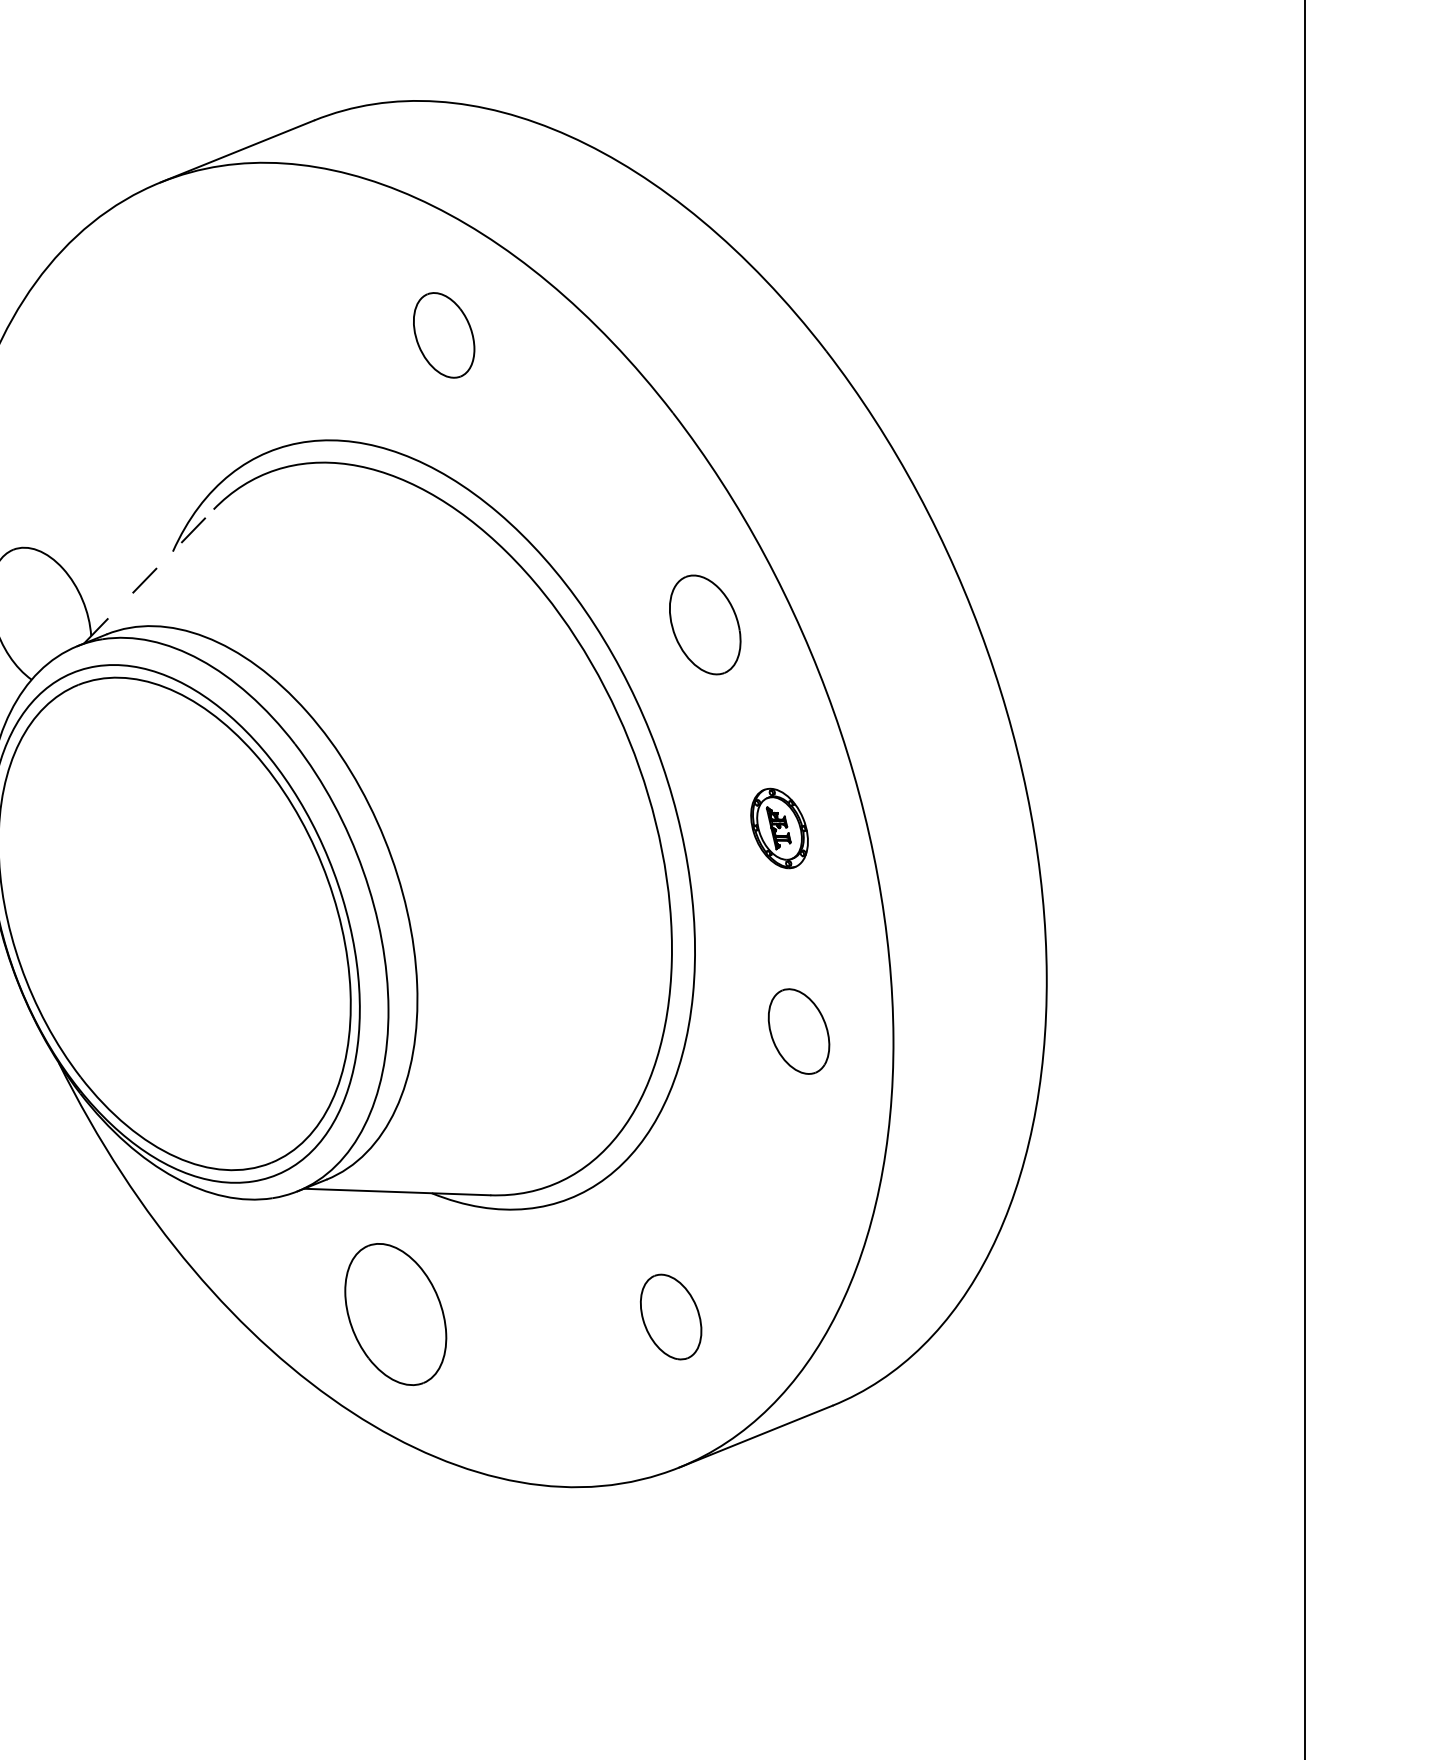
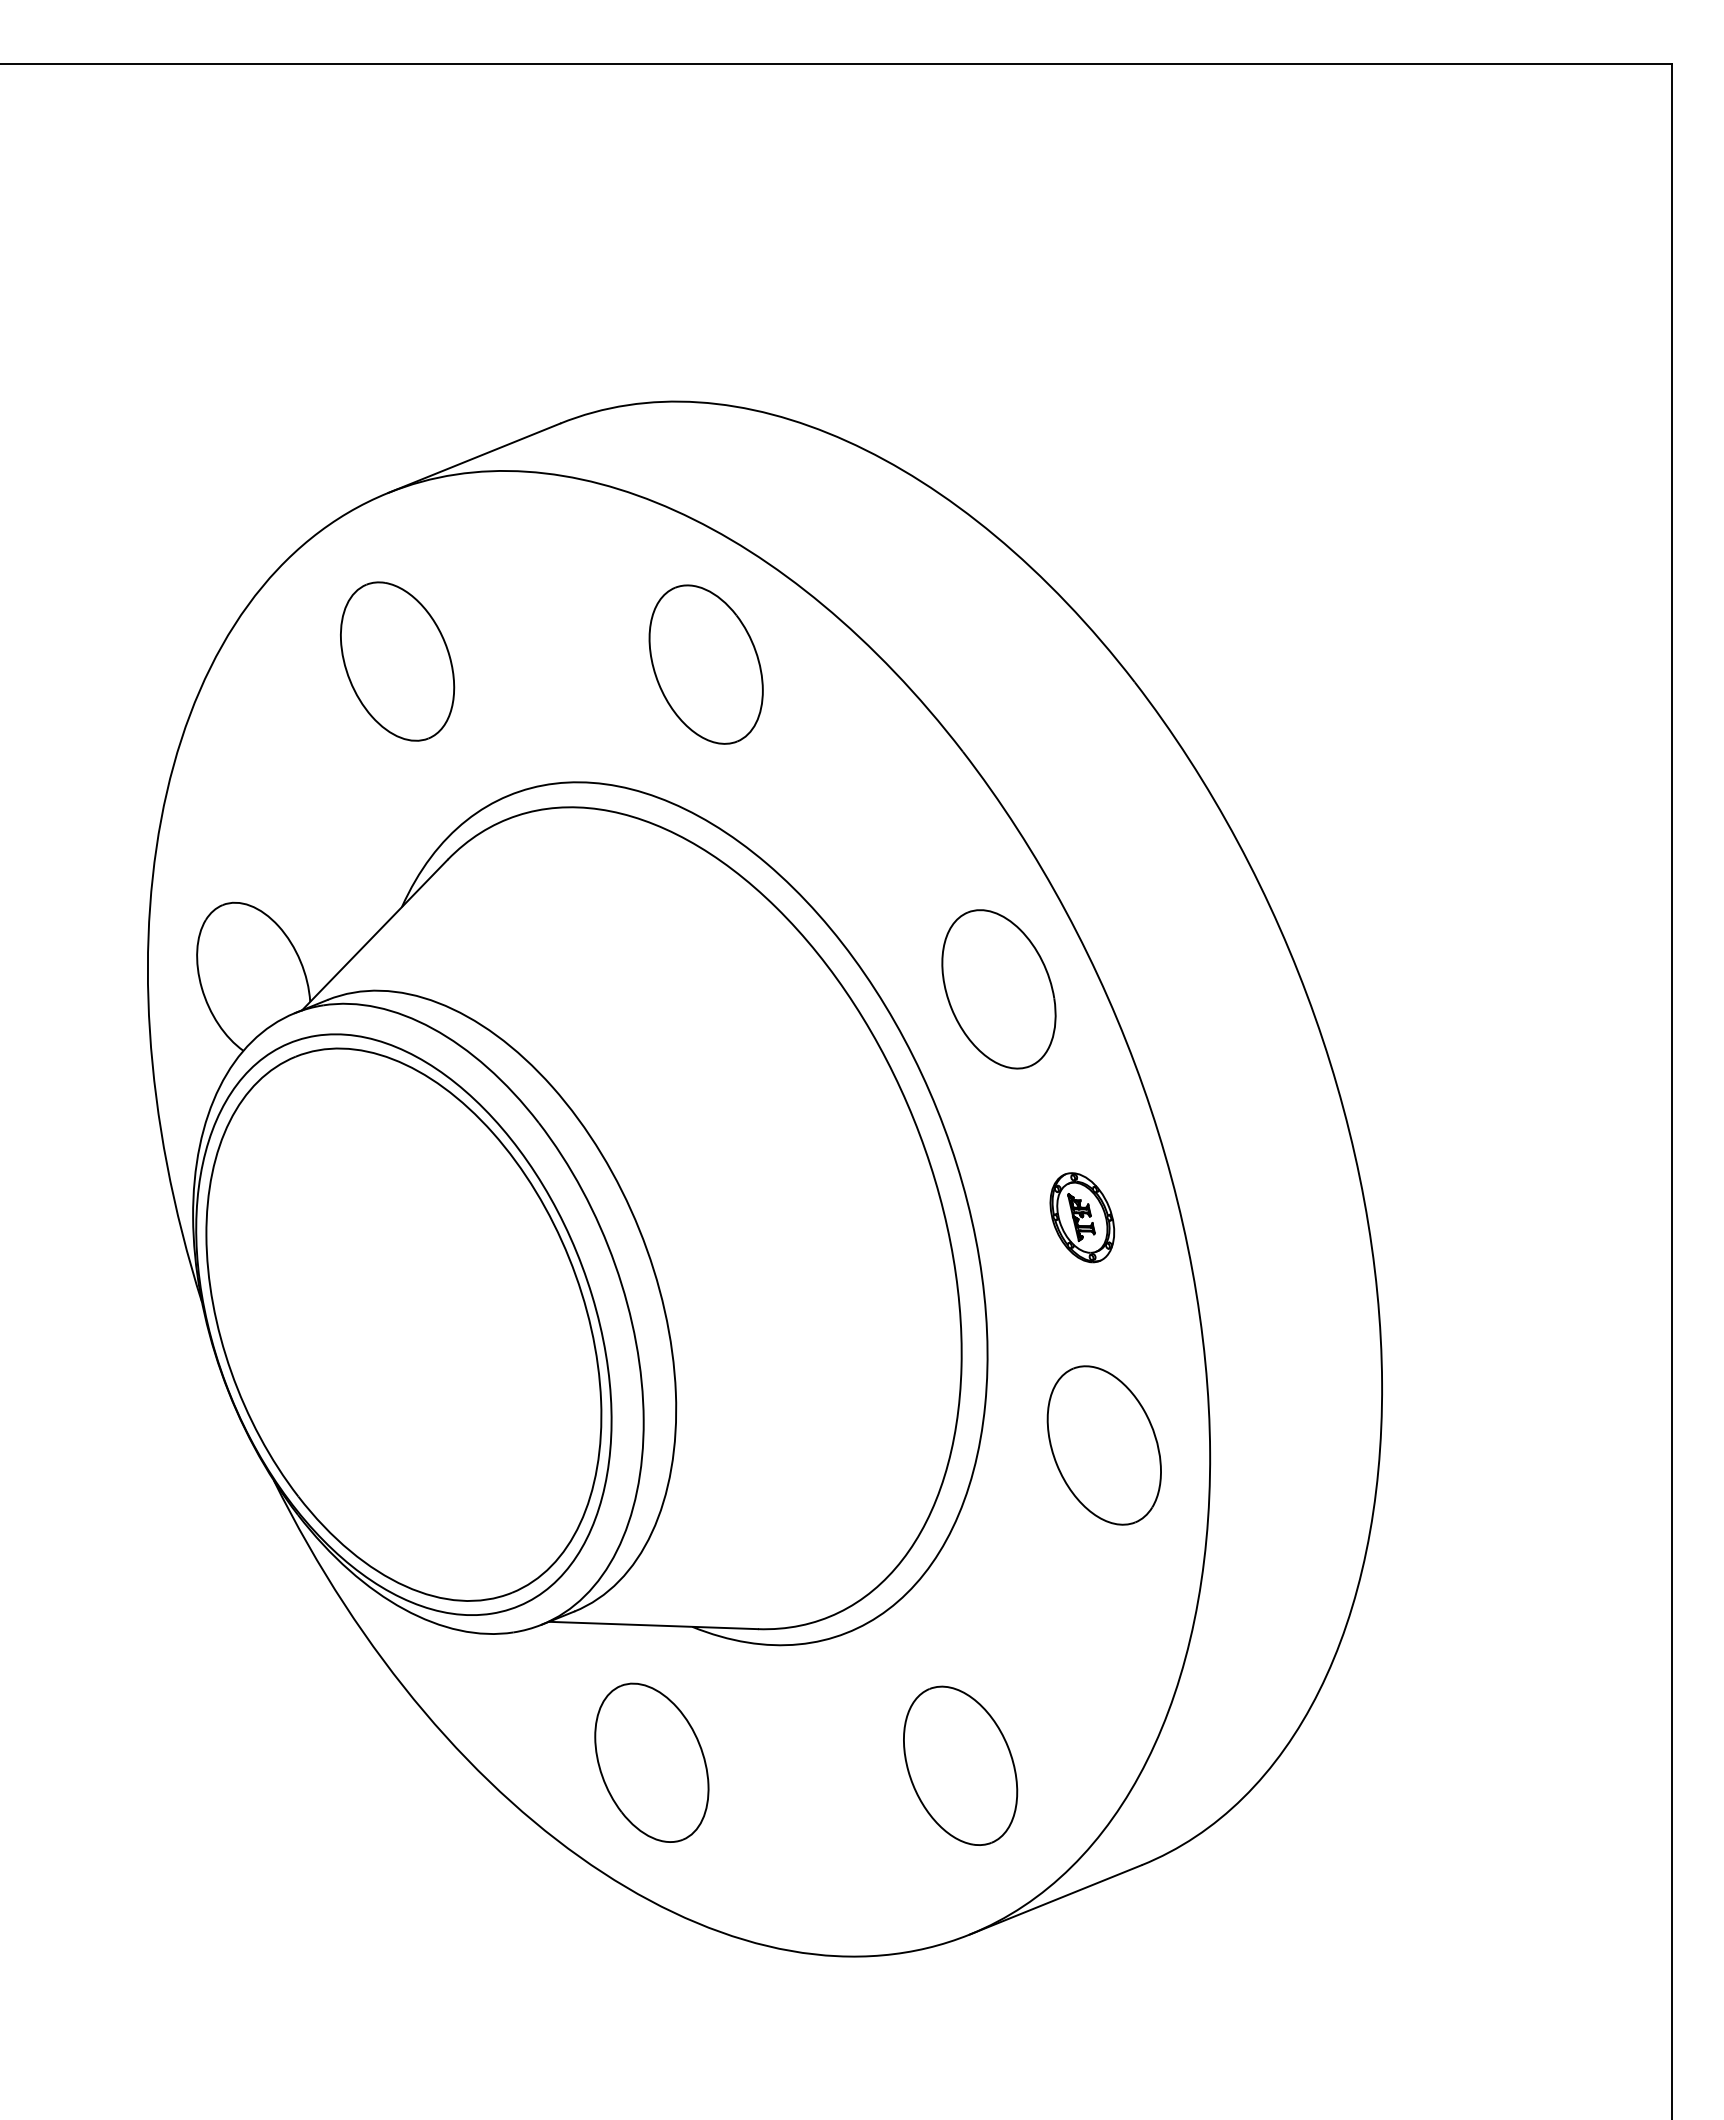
part: (169, 332) -> (397, 661), added
part: (443, 335) -> (705, 664), size x1.67
line: (148, 576) -> (374, 935), dashed -> solid
part: (704, 625) -> (998, 989), size x1.43
part: (798, 1031) -> (1103, 1445), size x1.67
part: (670, 1316) -> (960, 1765), size x1.67

